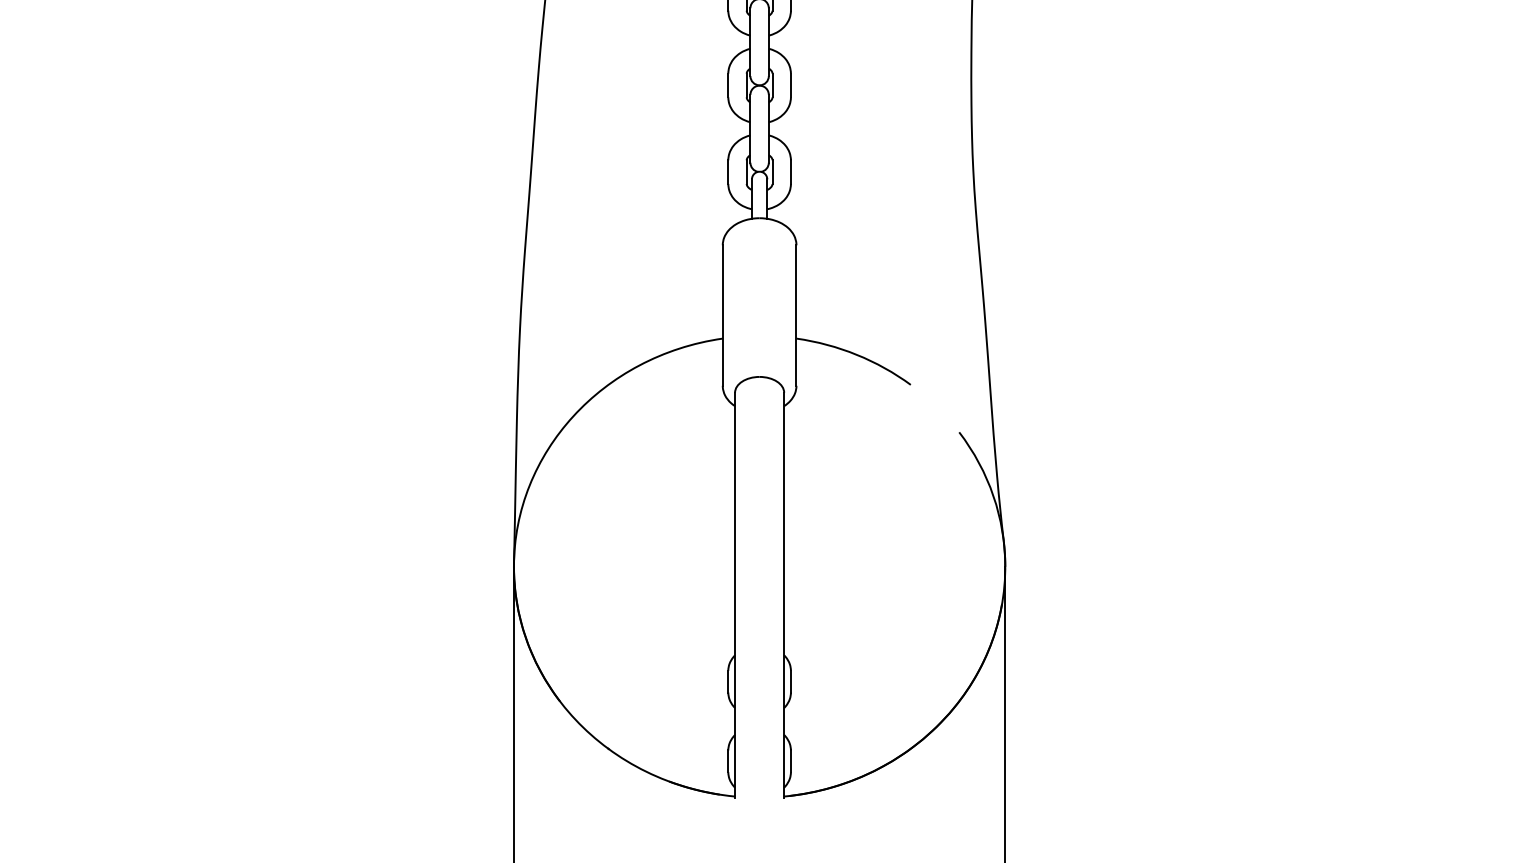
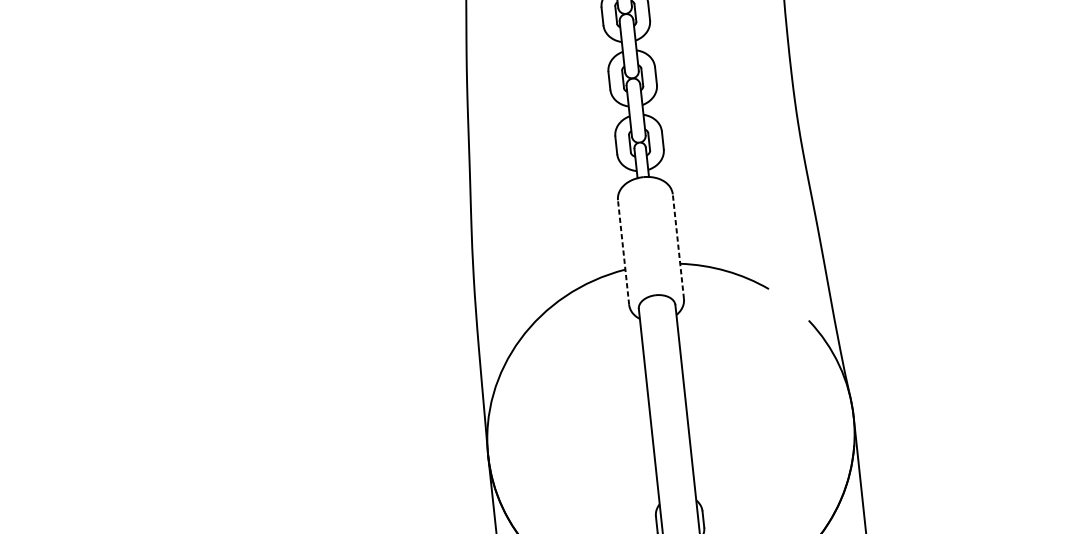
line: (722, 315) -> (623, 252), solid -> dashed
line: (796, 315) -> (678, 246), solid -> dashed

